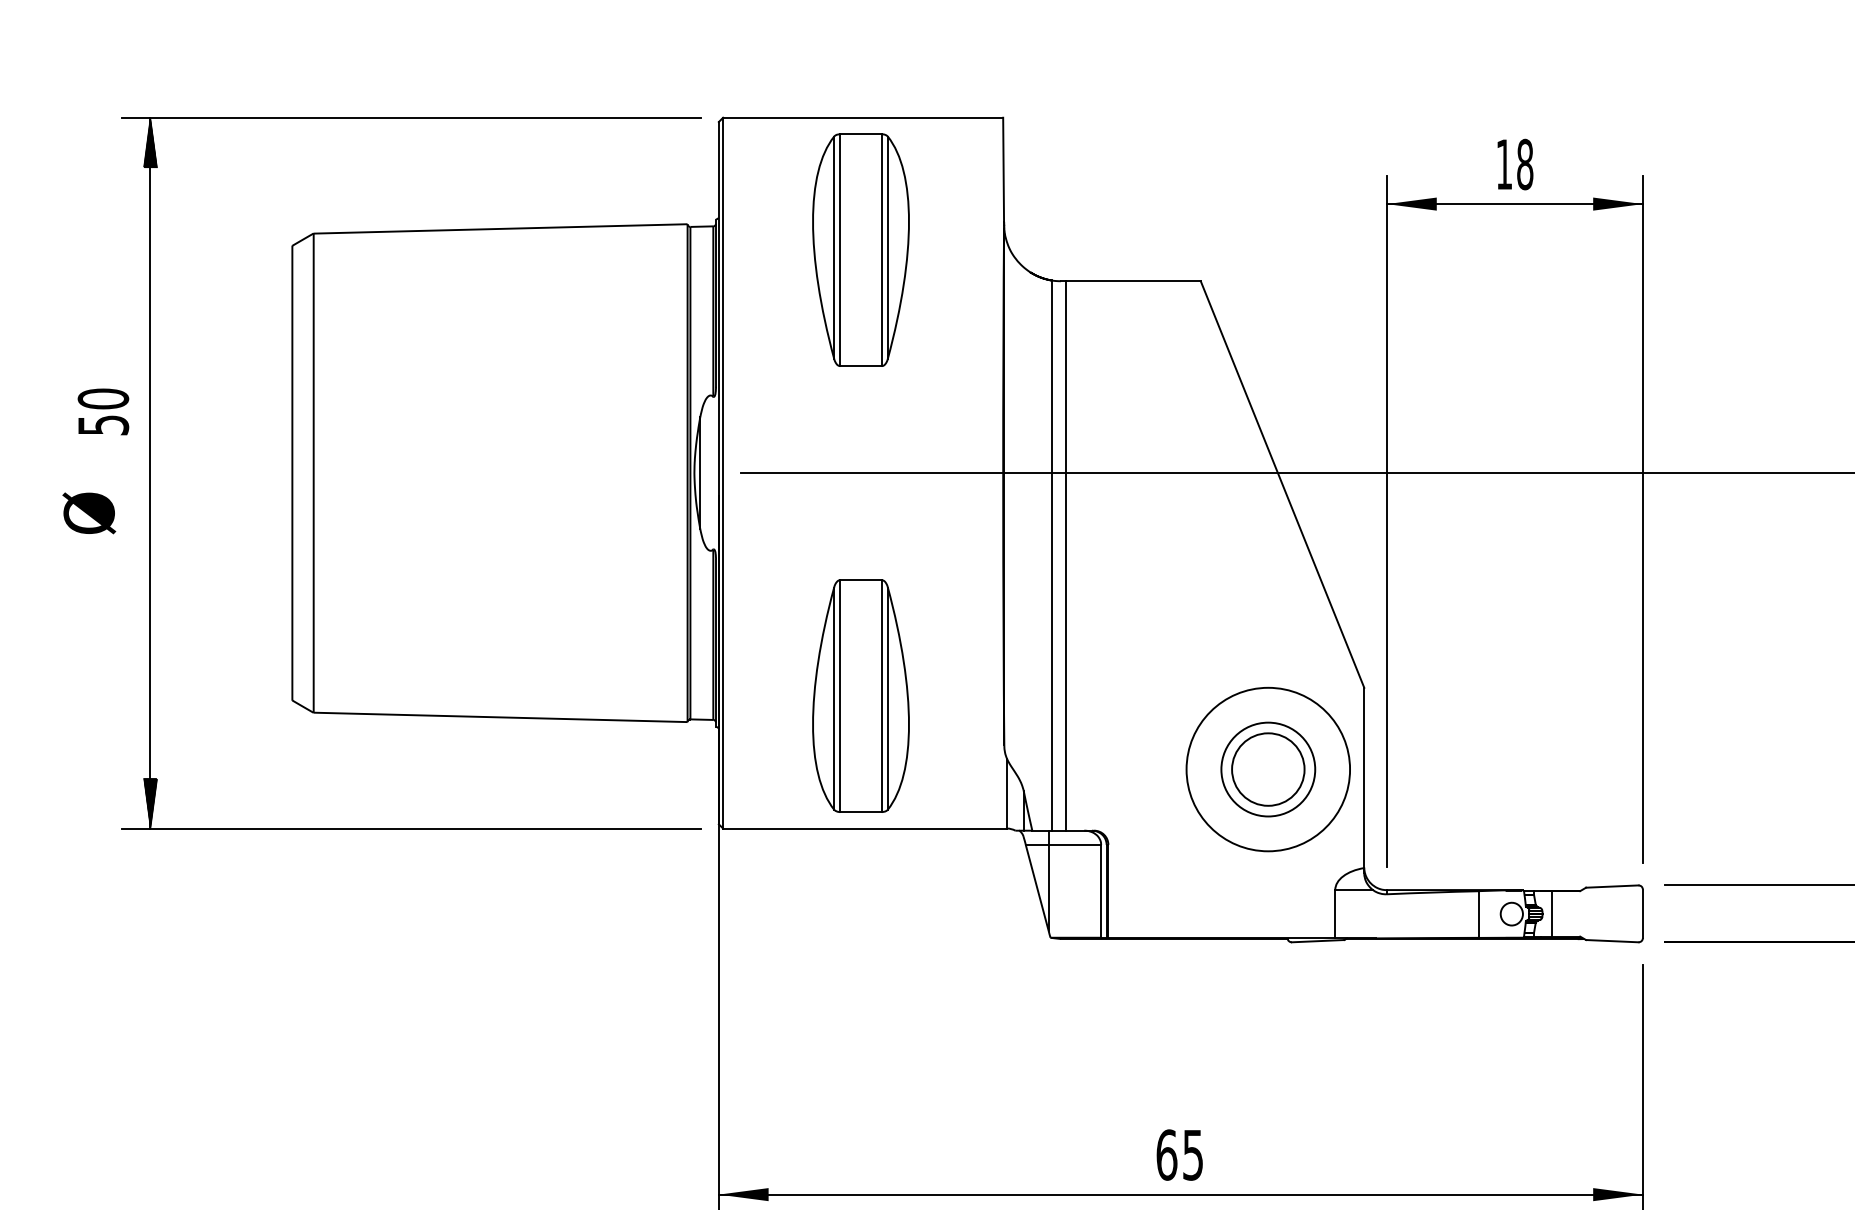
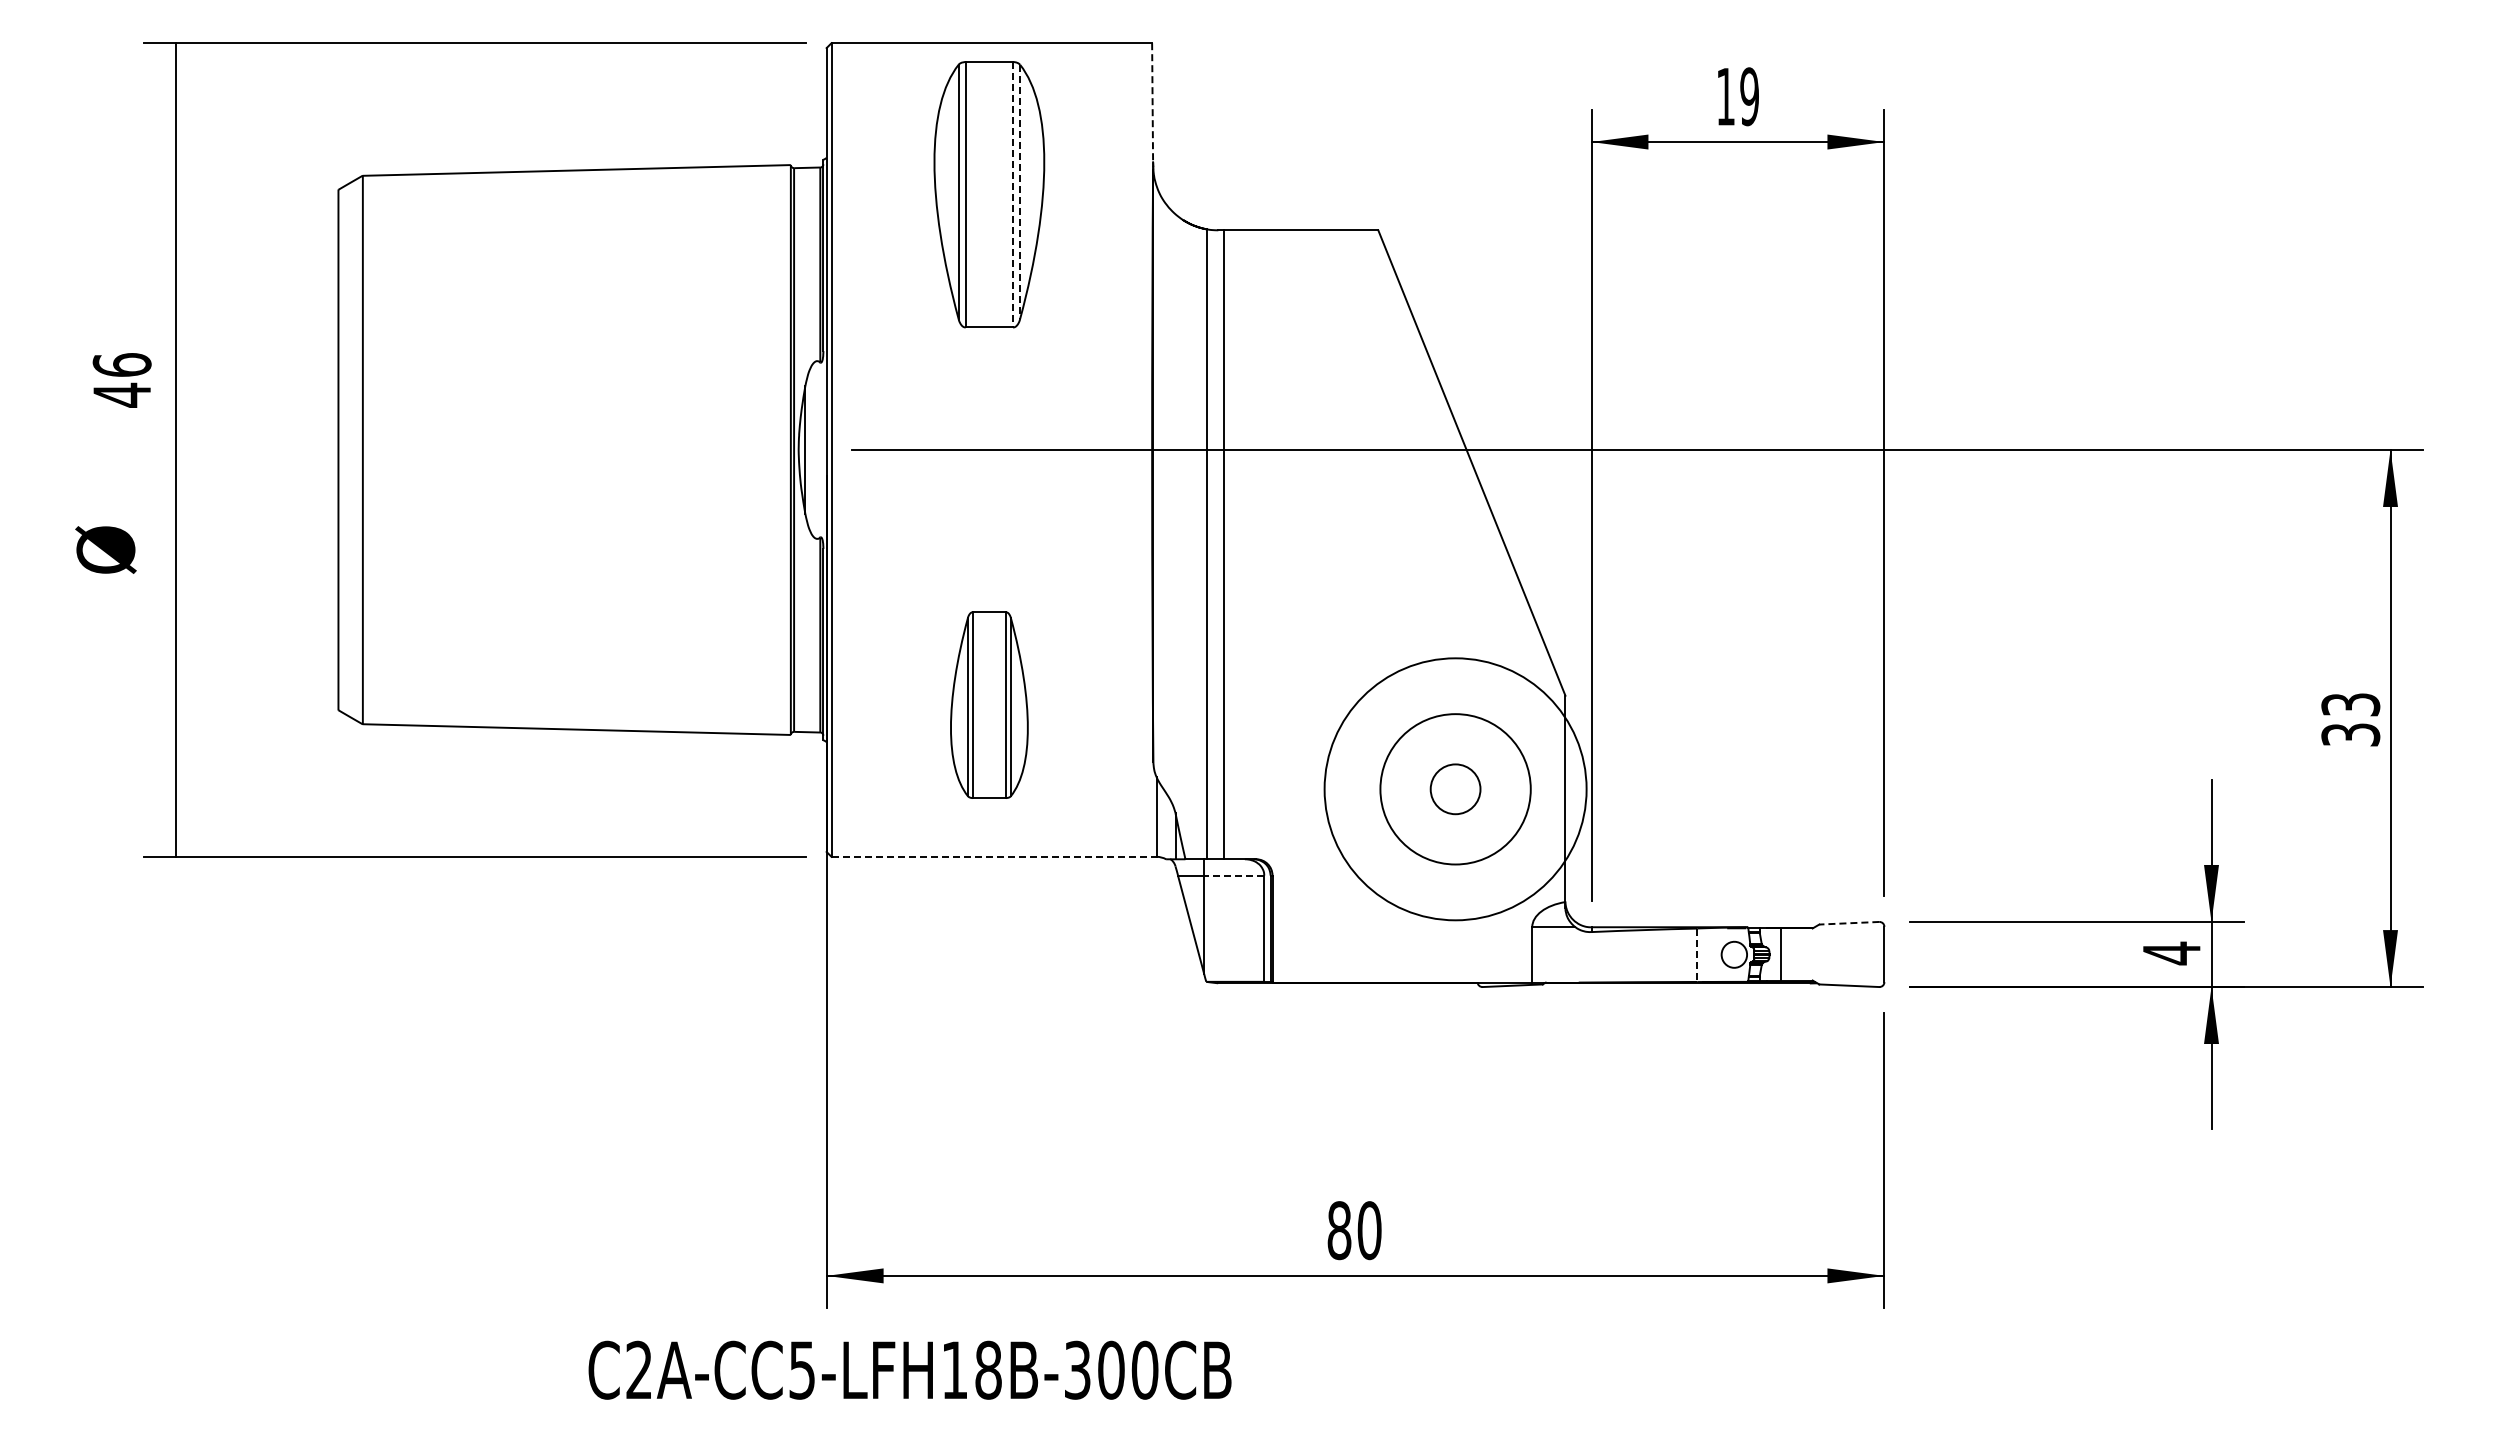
hatch: (150, 142) -> (175, 71), removed
text: (1525, 164) -> (1749, 96), 18 -> 19
line: (1003, 169) -> (1152, 102), solid -> dashed
line: (888, 248) -> (1020, 192), solid -> dashed
line: (882, 249) -> (1013, 194), solid -> dashed
text: (102, 412) -> (121, 380), 50 -> 46
text: (88, 512) -> (105, 549), moved
part: (861, 695) -> (989, 704), size x0.7
circle: (1268, 768) -> (1455, 788), size x0.6
circle: (1268, 768) -> (1455, 788), size x1.4
circle: (1268, 769) -> (1455, 789), size x1.4
hatch: (150, 802) -> (175, 827), removed
line: (865, 828) -> (994, 856), solid -> dashed
line: (1074, 844) -> (1233, 875), solid -> dashed
line: (1611, 886) -> (1848, 923), solid -> dashed
line: (1479, 914) -> (1697, 955), solid -> dashed
text: (1179, 1154) -> (1354, 1230), 65 -> 80

